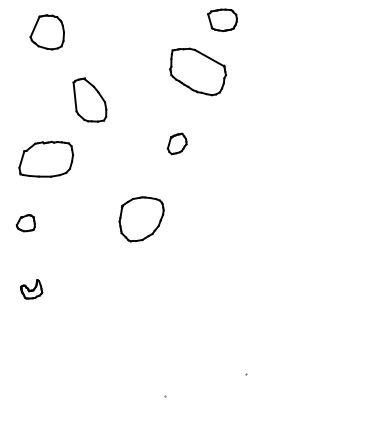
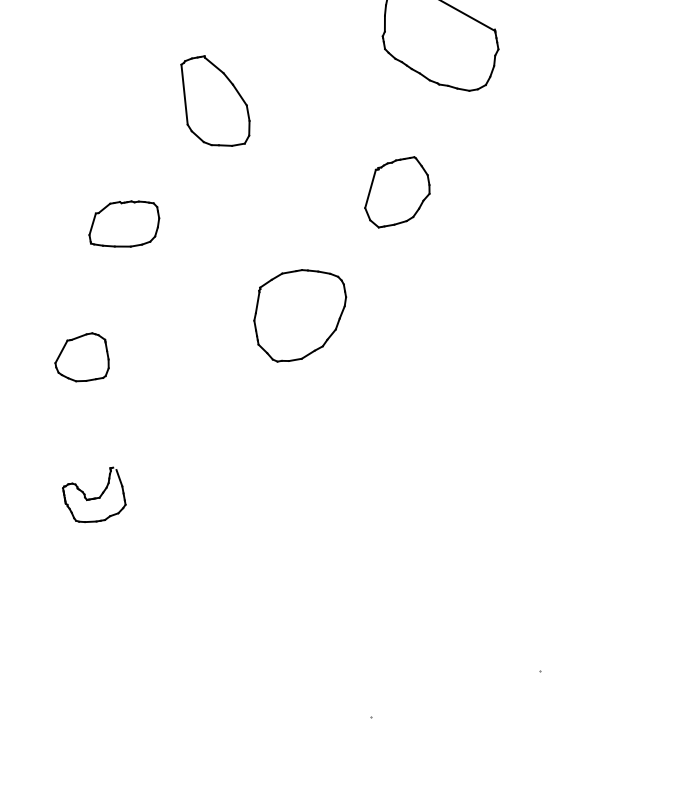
part: (176, 143) -> (395, 191), size x1.67
part: (45, 158) -> (122, 222), size x0.62
part: (141, 219) -> (299, 316), moved
part: (25, 222) -> (81, 355), size x1.43
part: (31, 289) -> (93, 495), size x1.43

